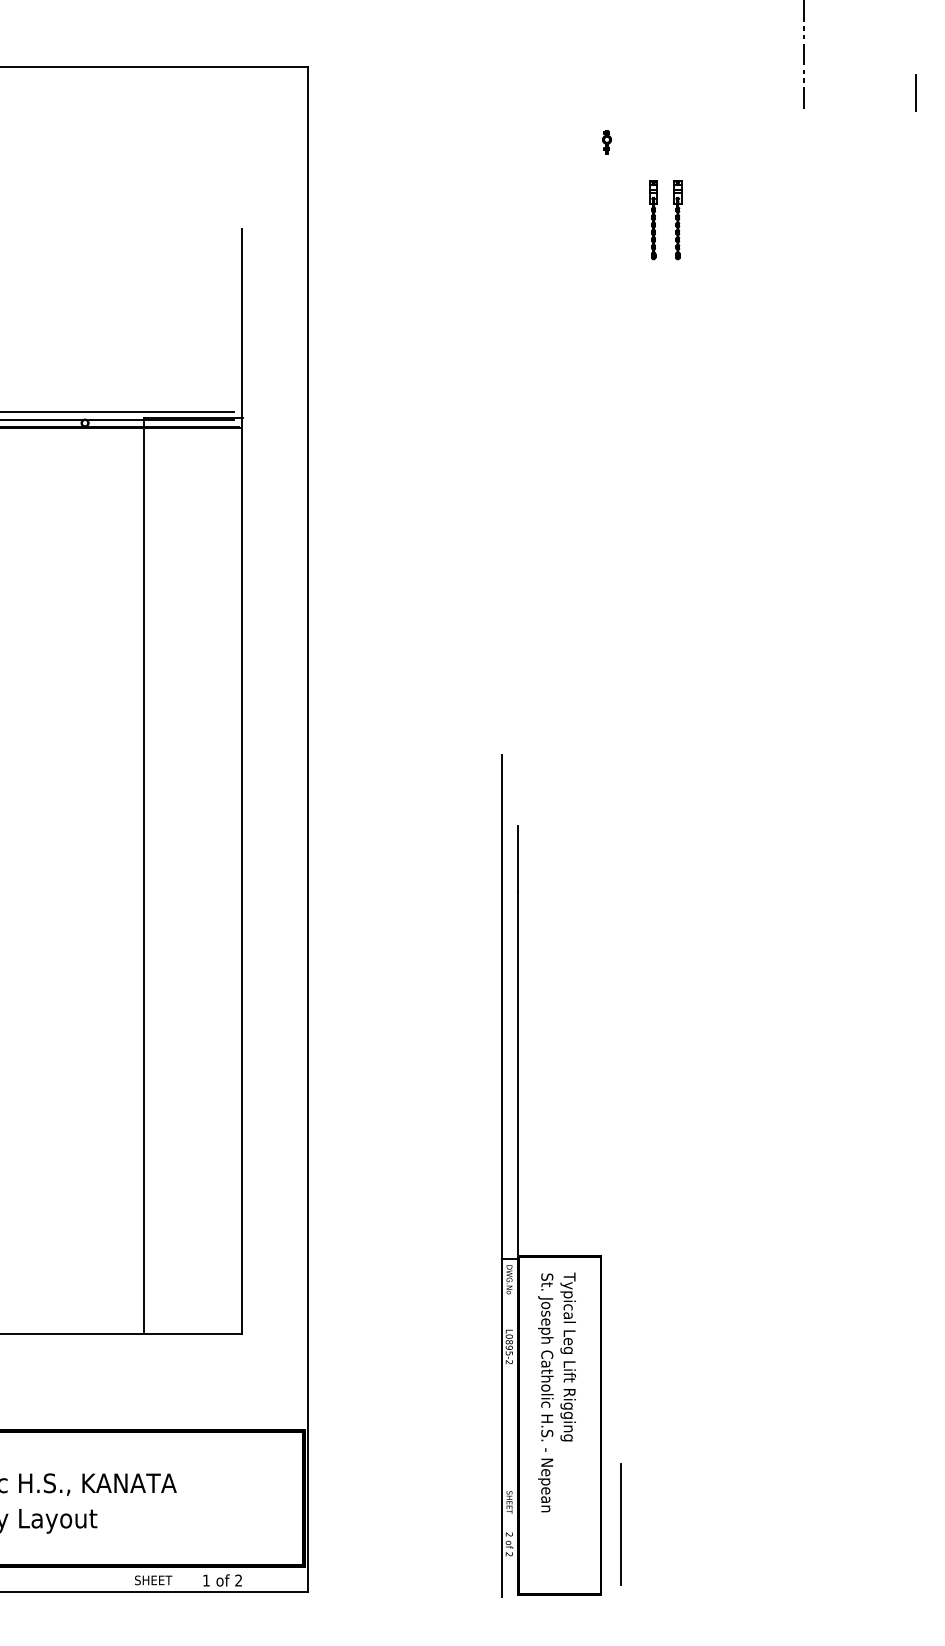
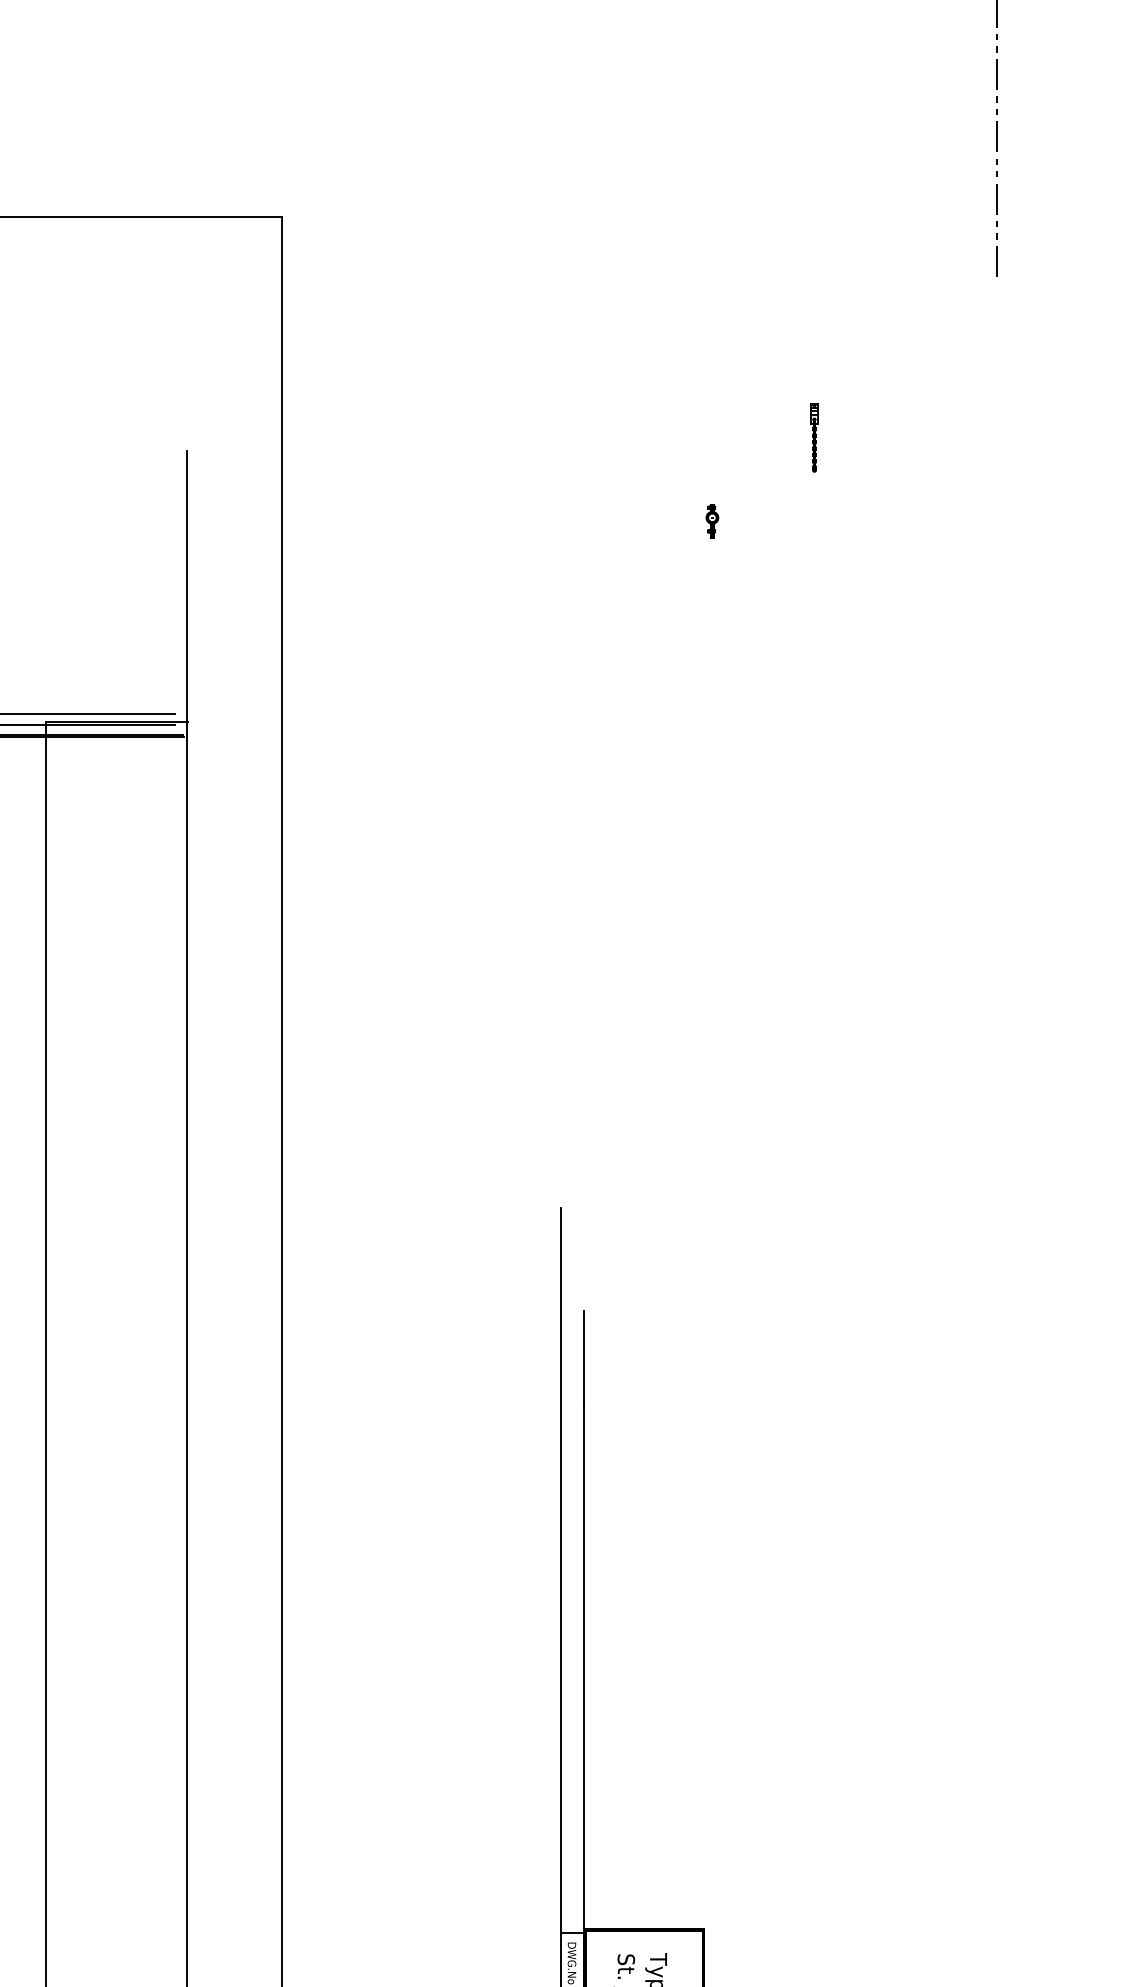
part: (606, 142) -> (711, 521), moved
part: (653, 220) -> (779, 438), removed
part: (677, 220) -> (813, 438), size x0.6

